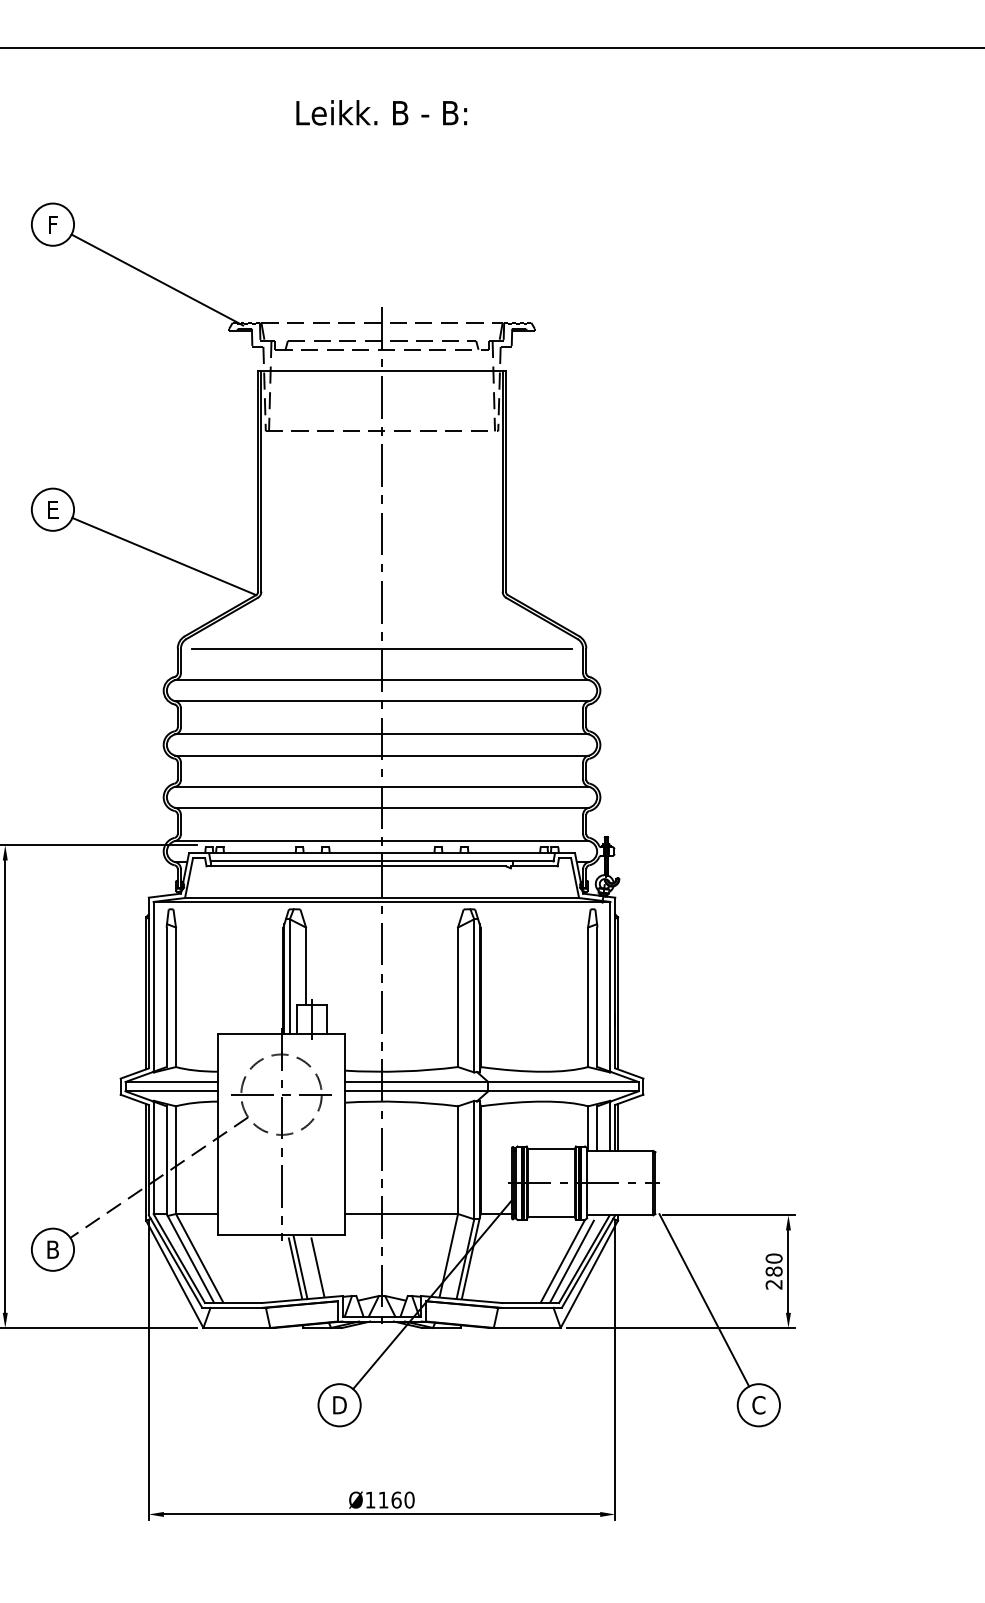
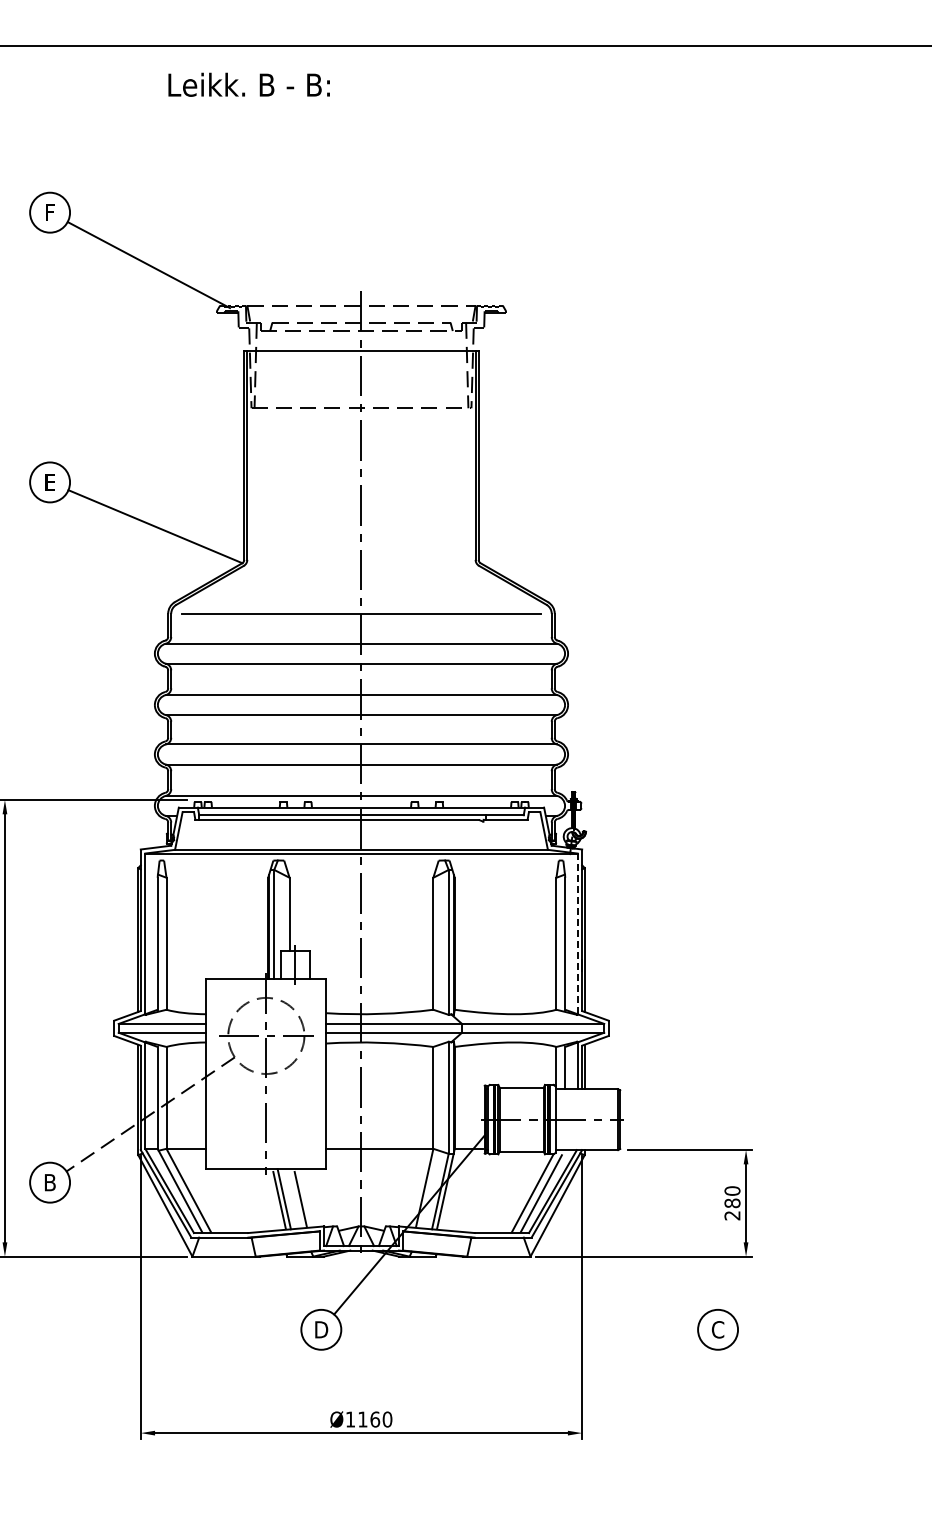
text: (381, 112) -> (248, 84), moved
line: (610, 986) -> (577, 933), solid -> dashed
line: (704, 1300) -> (666, 1230), removed

